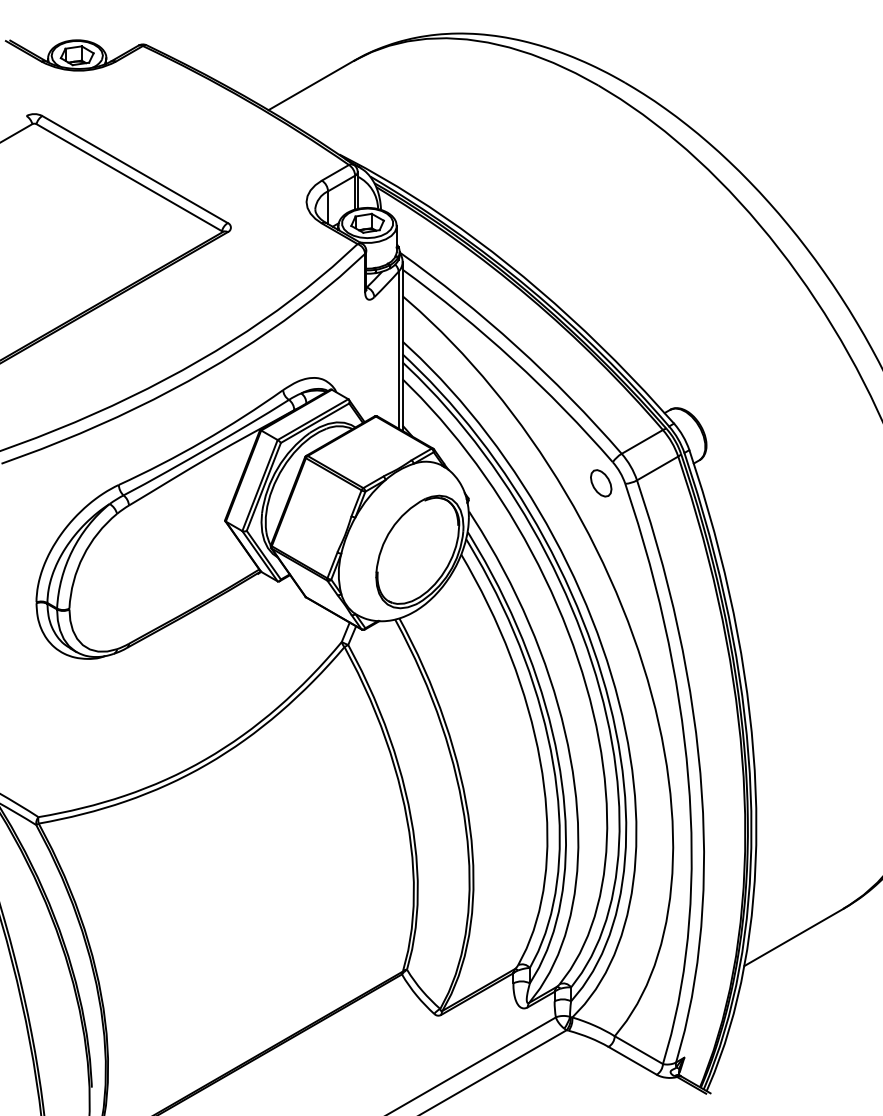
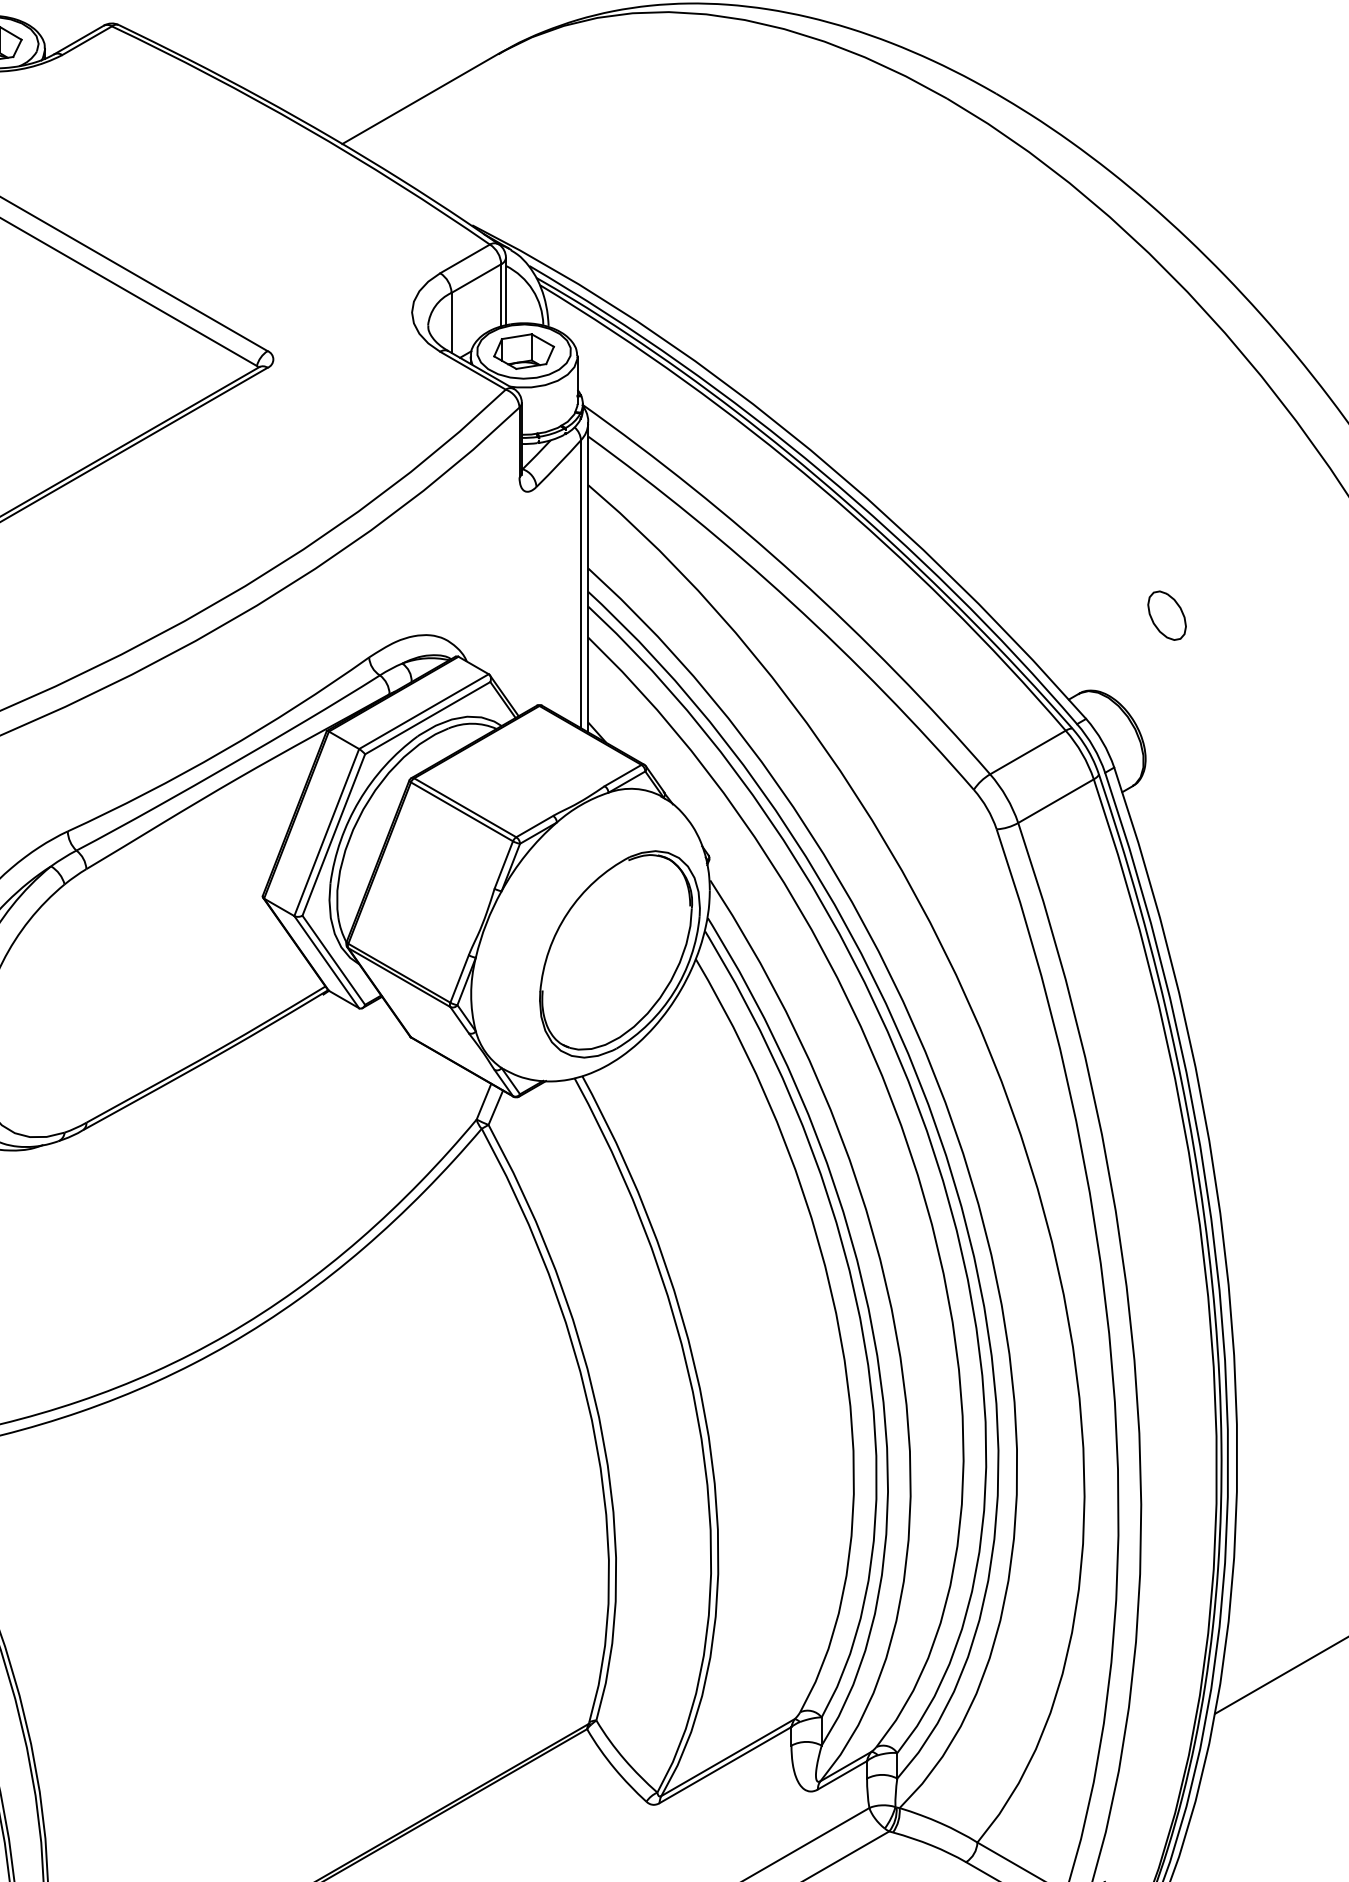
part: (601, 483) -> (1167, 615), moved

